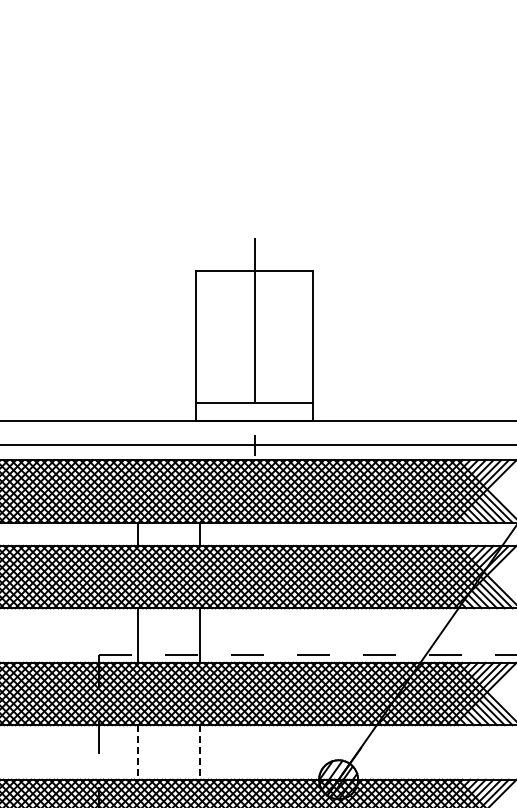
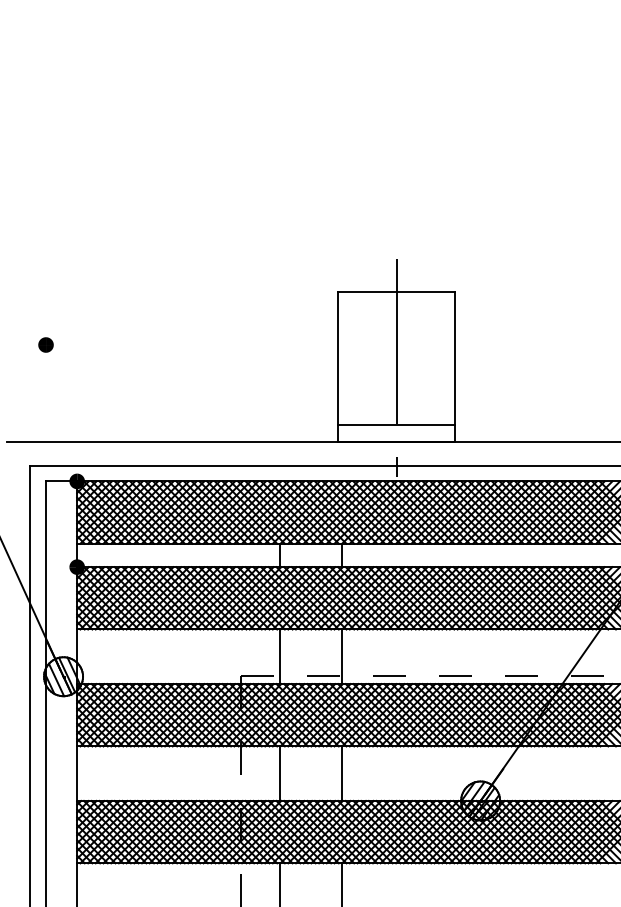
line: (137, 753) -> (279, 774), dashed -> solid
line: (200, 753) -> (342, 774), dashed -> solid

